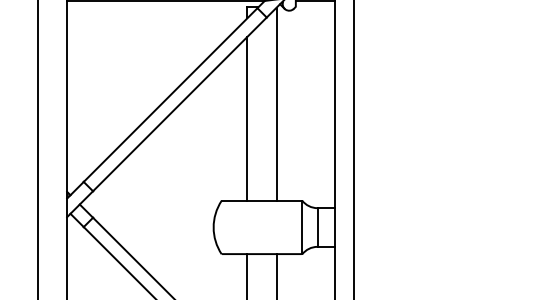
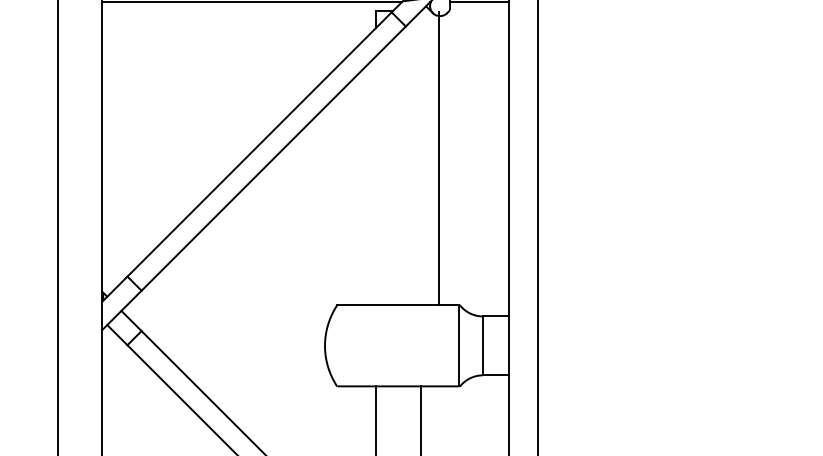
line: (276, 103) -> (438, 157), moved
line: (247, 118) -> (376, 180), removed

